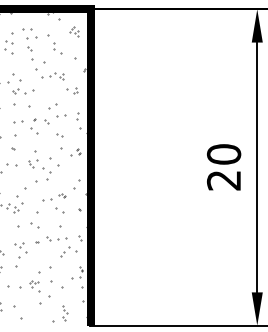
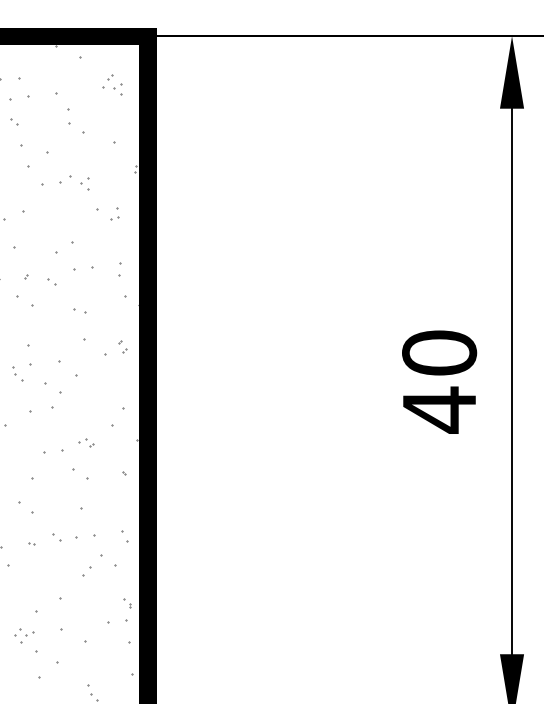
text: (223, 180) -> (438, 409), 20 -> 40

